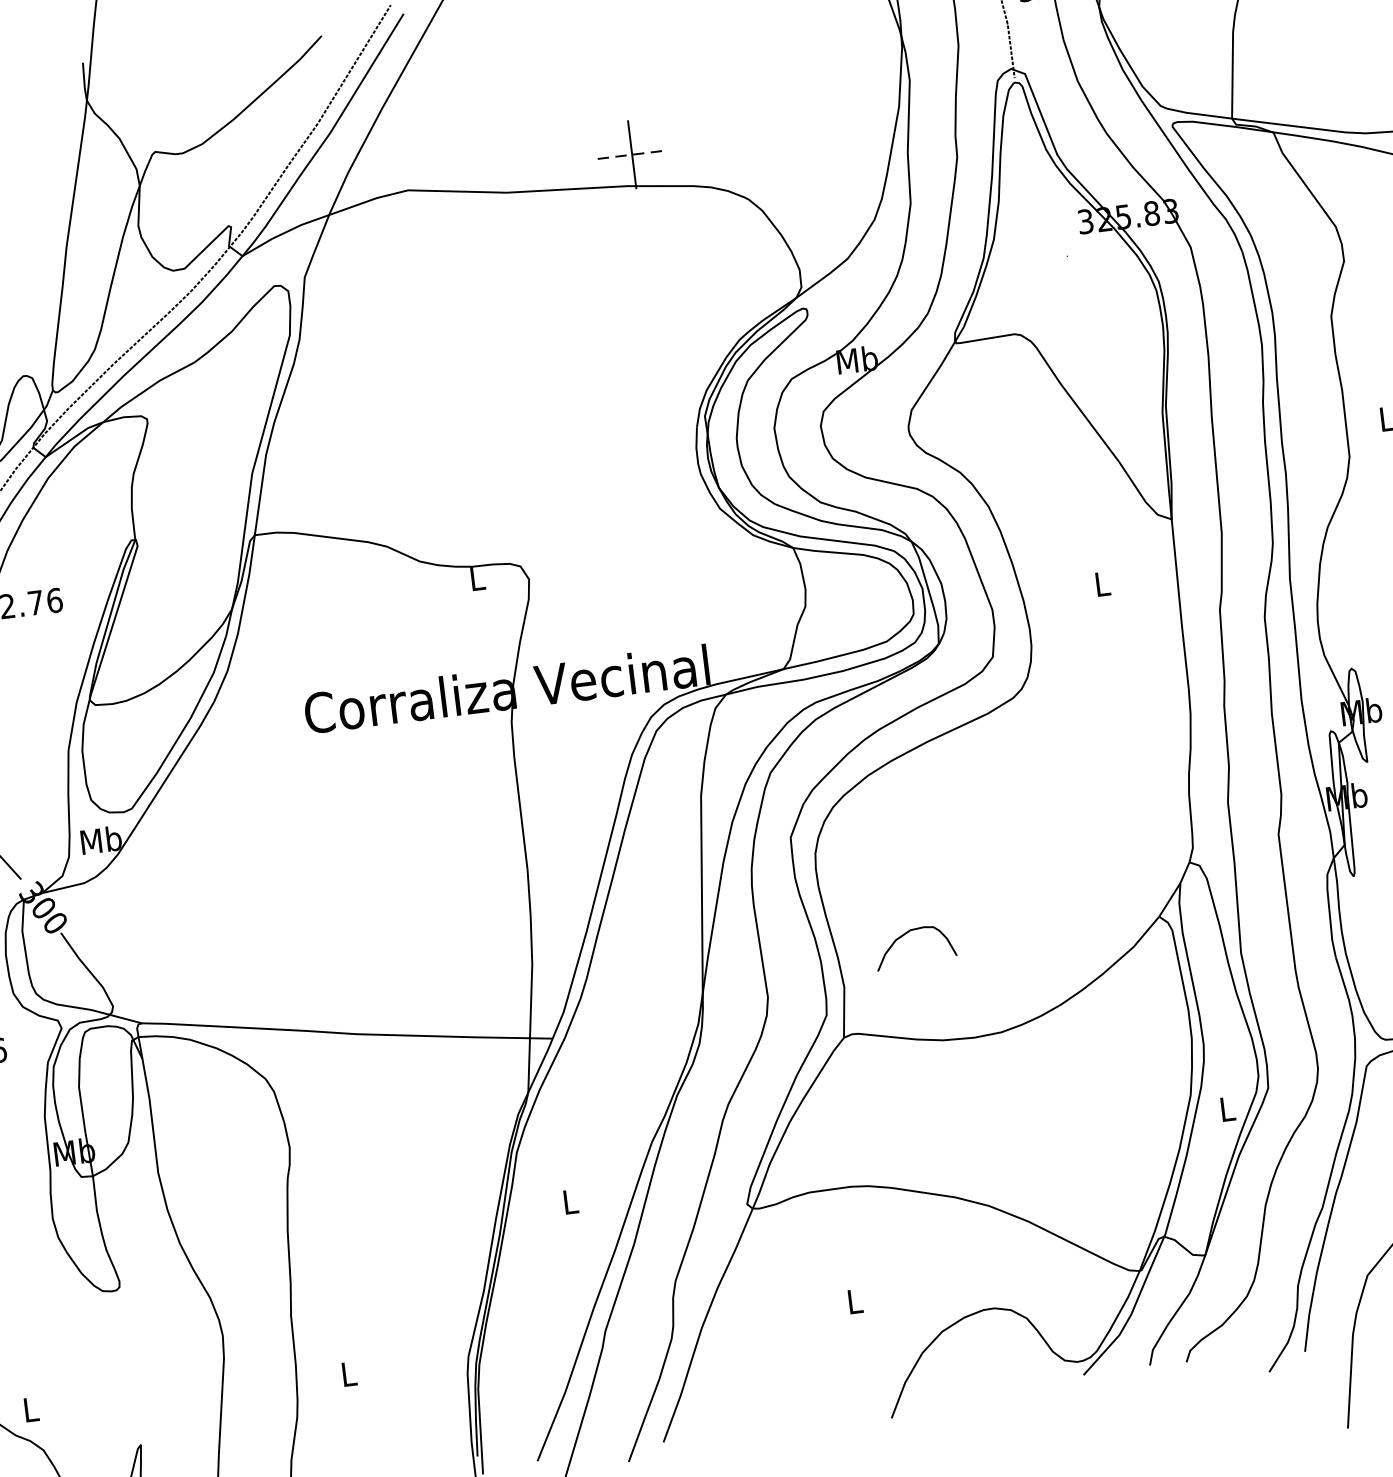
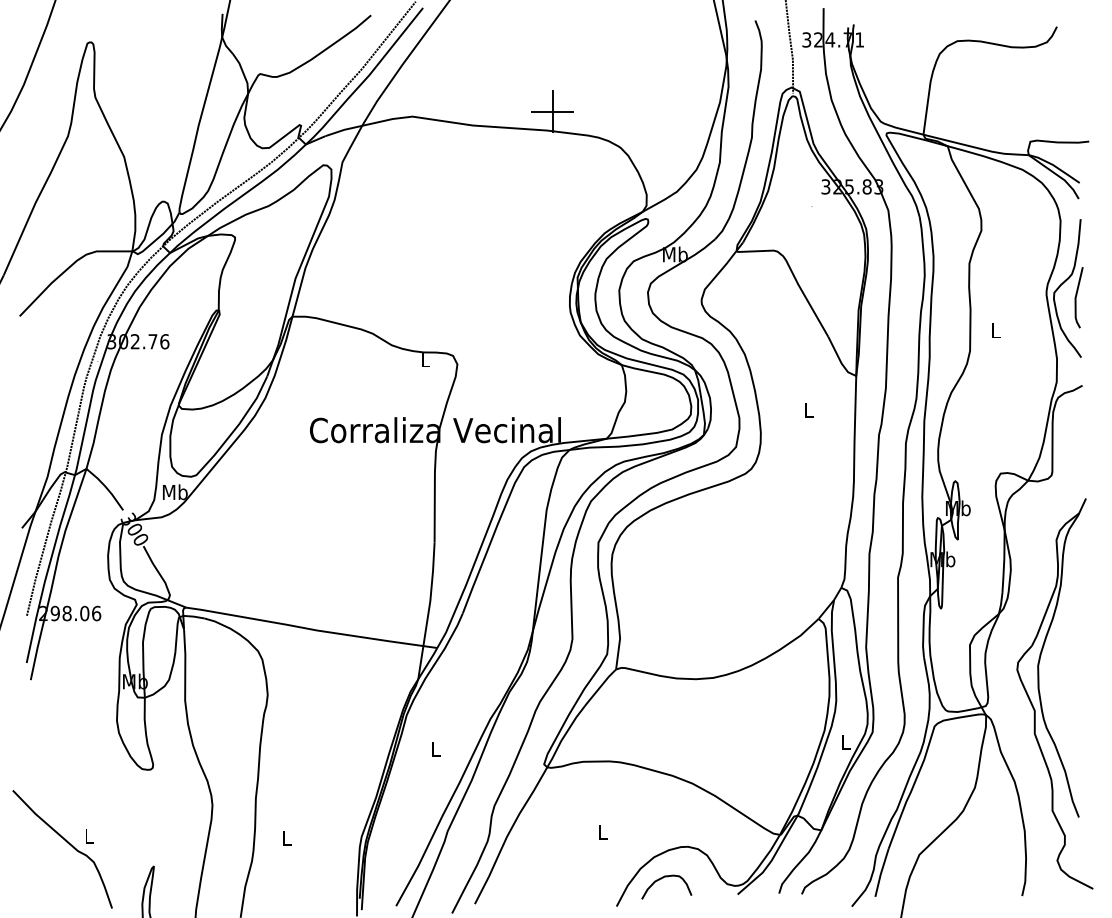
line: (633, 154) -> (553, 111), dashed -> solid
curve: (908, 933) -> (663, 878), moved

